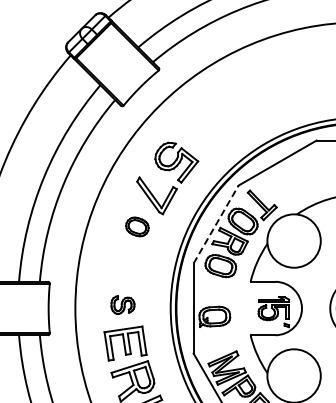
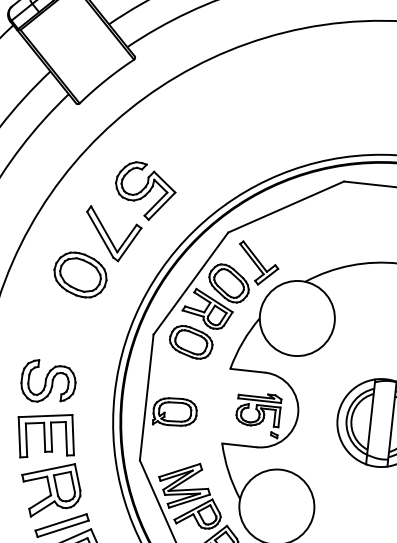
line: (216, 224) -> (191, 283), dashed -> solid
part: (137, 226) -> (80, 274), size x1.67
part: (122, 304) -> (47, 381), size x1.67

